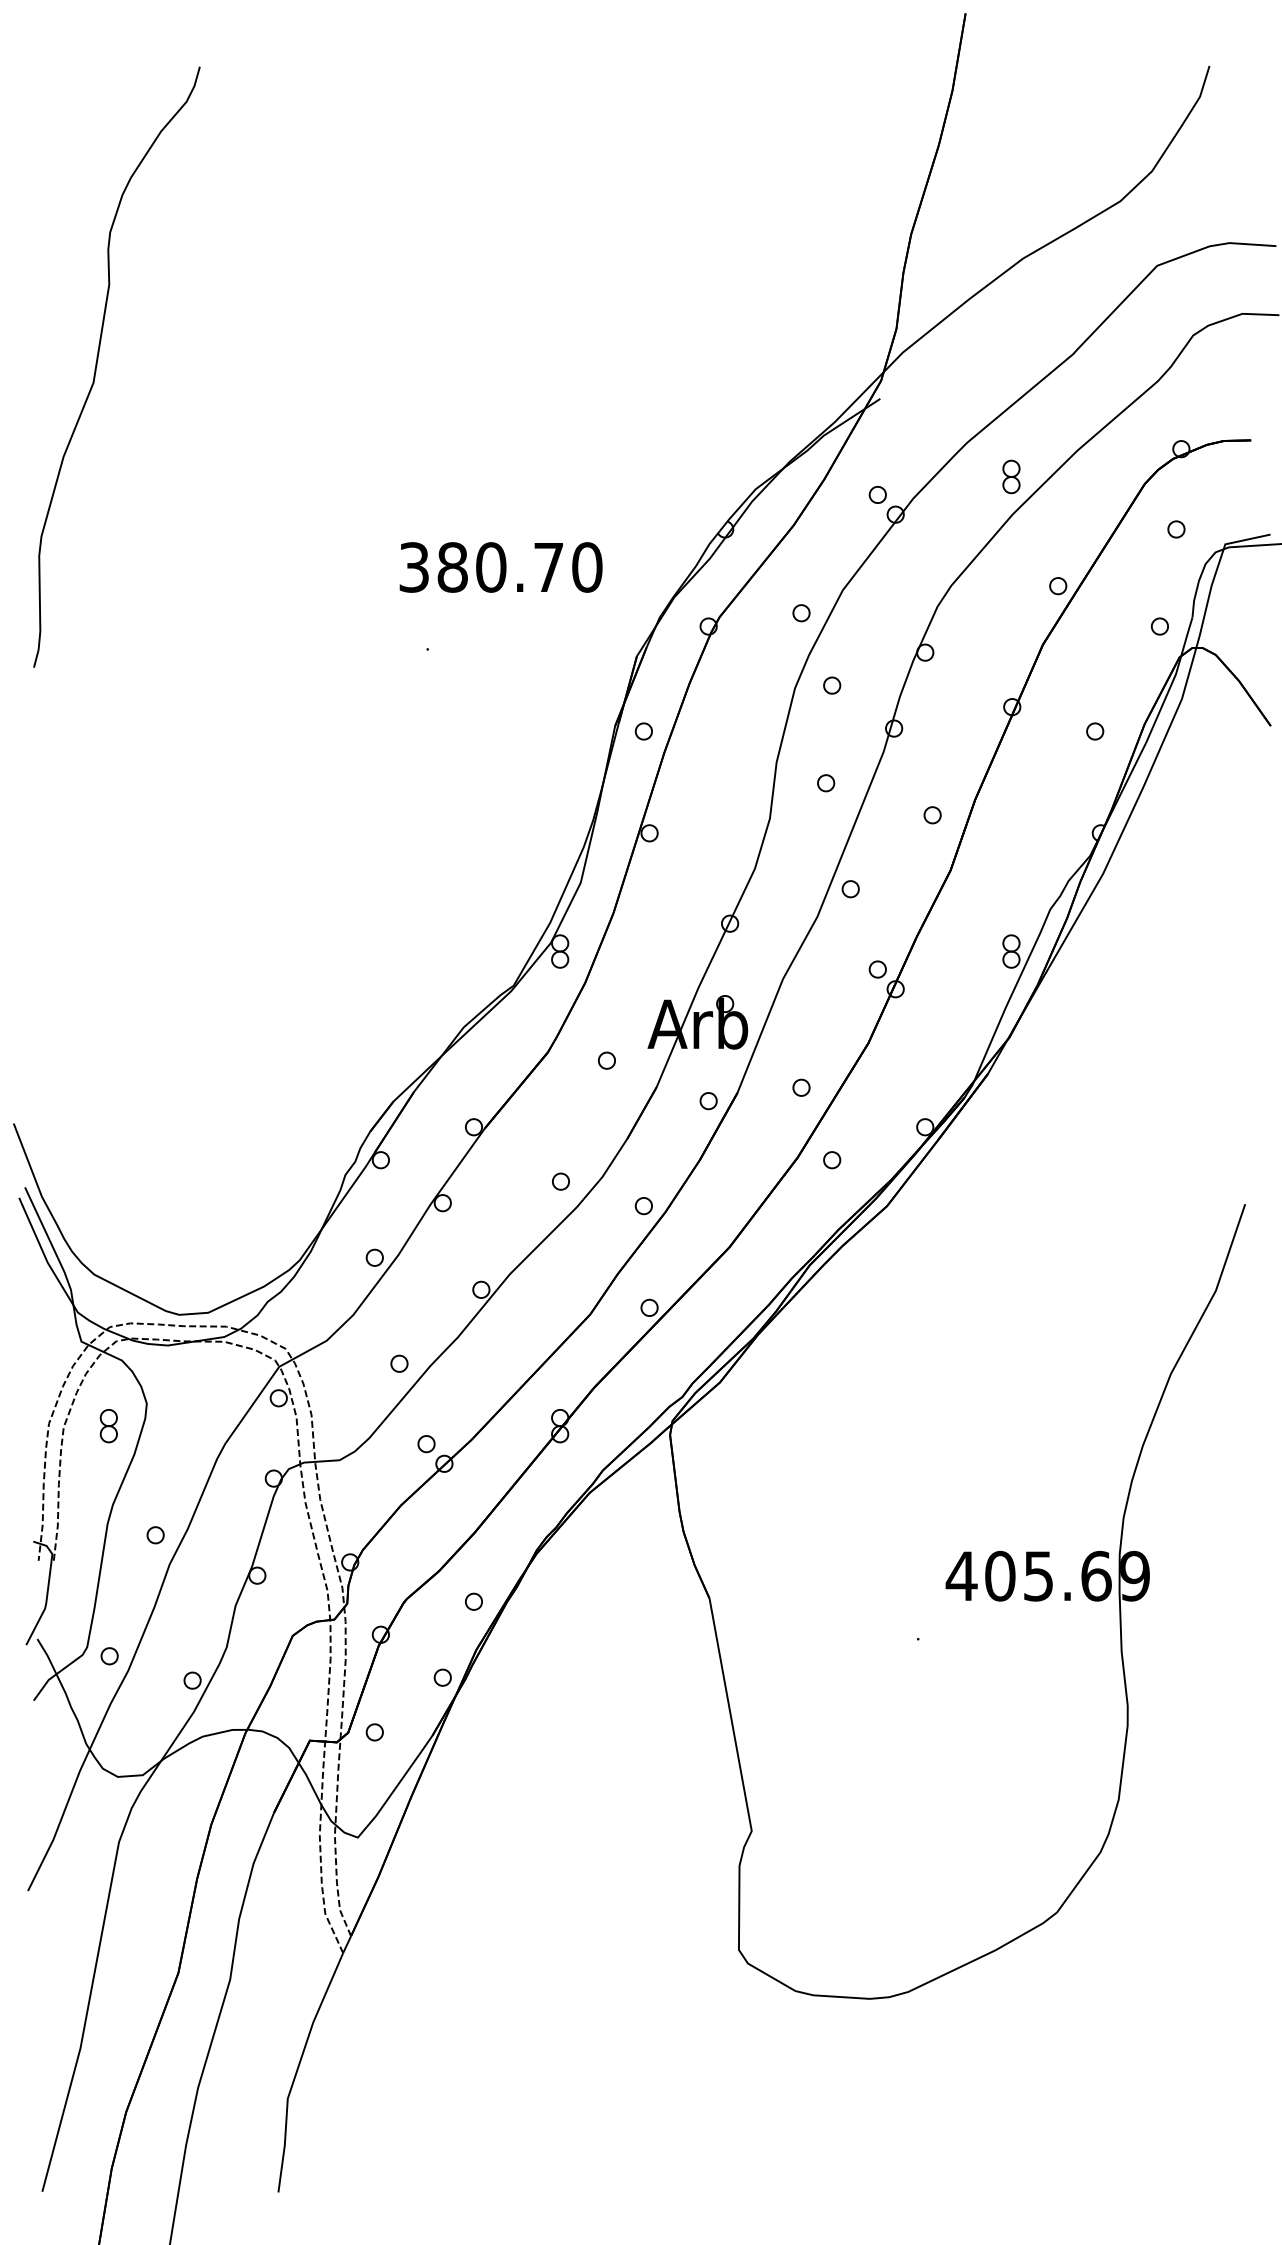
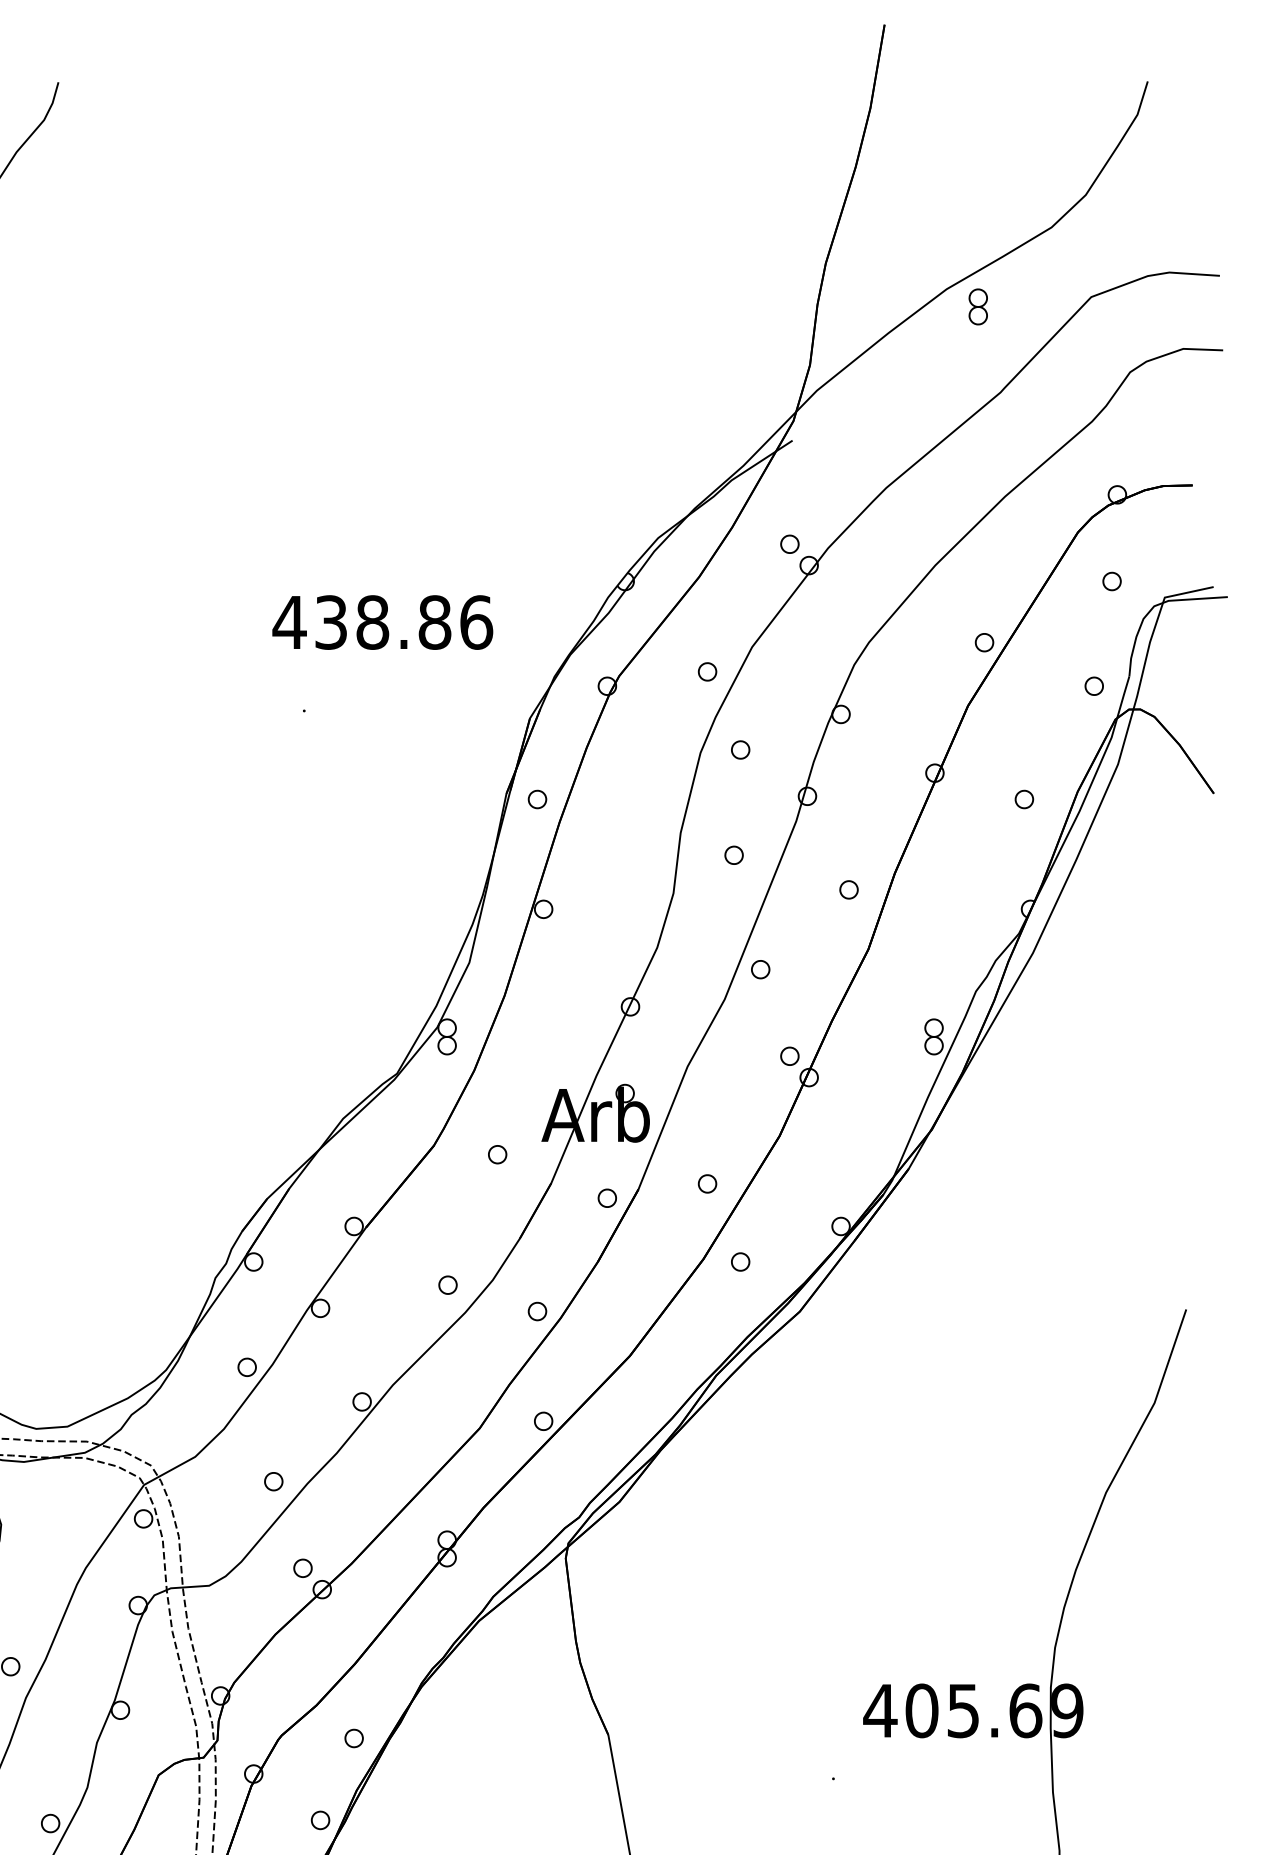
part: (1011, 476) -> (978, 306), moved
text: (500, 567) -> (382, 622), 380.70 -> 438.86

